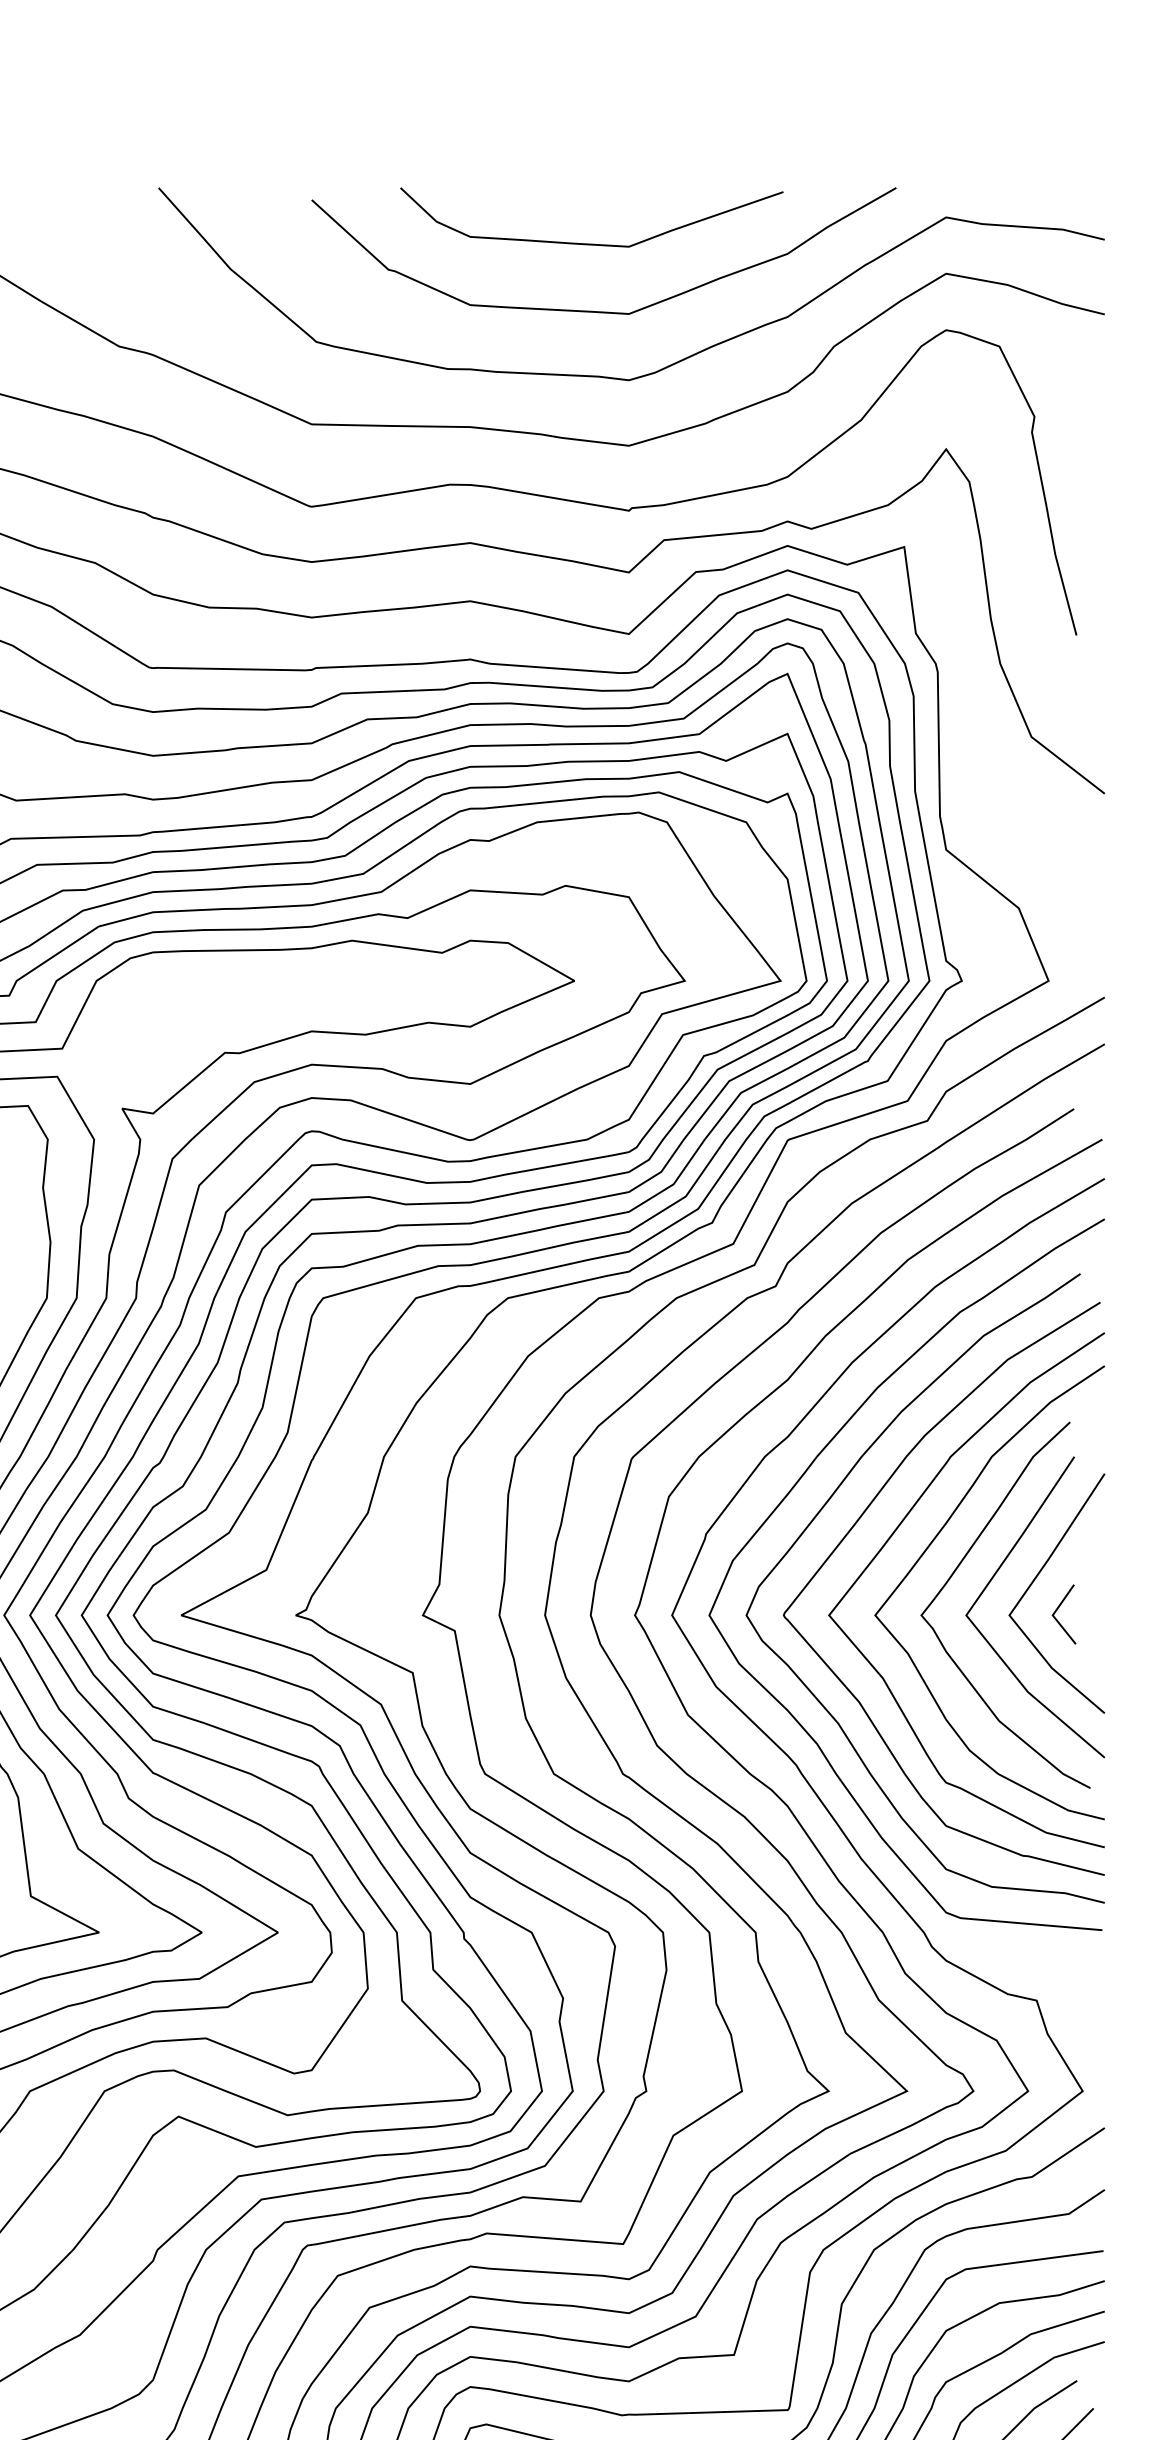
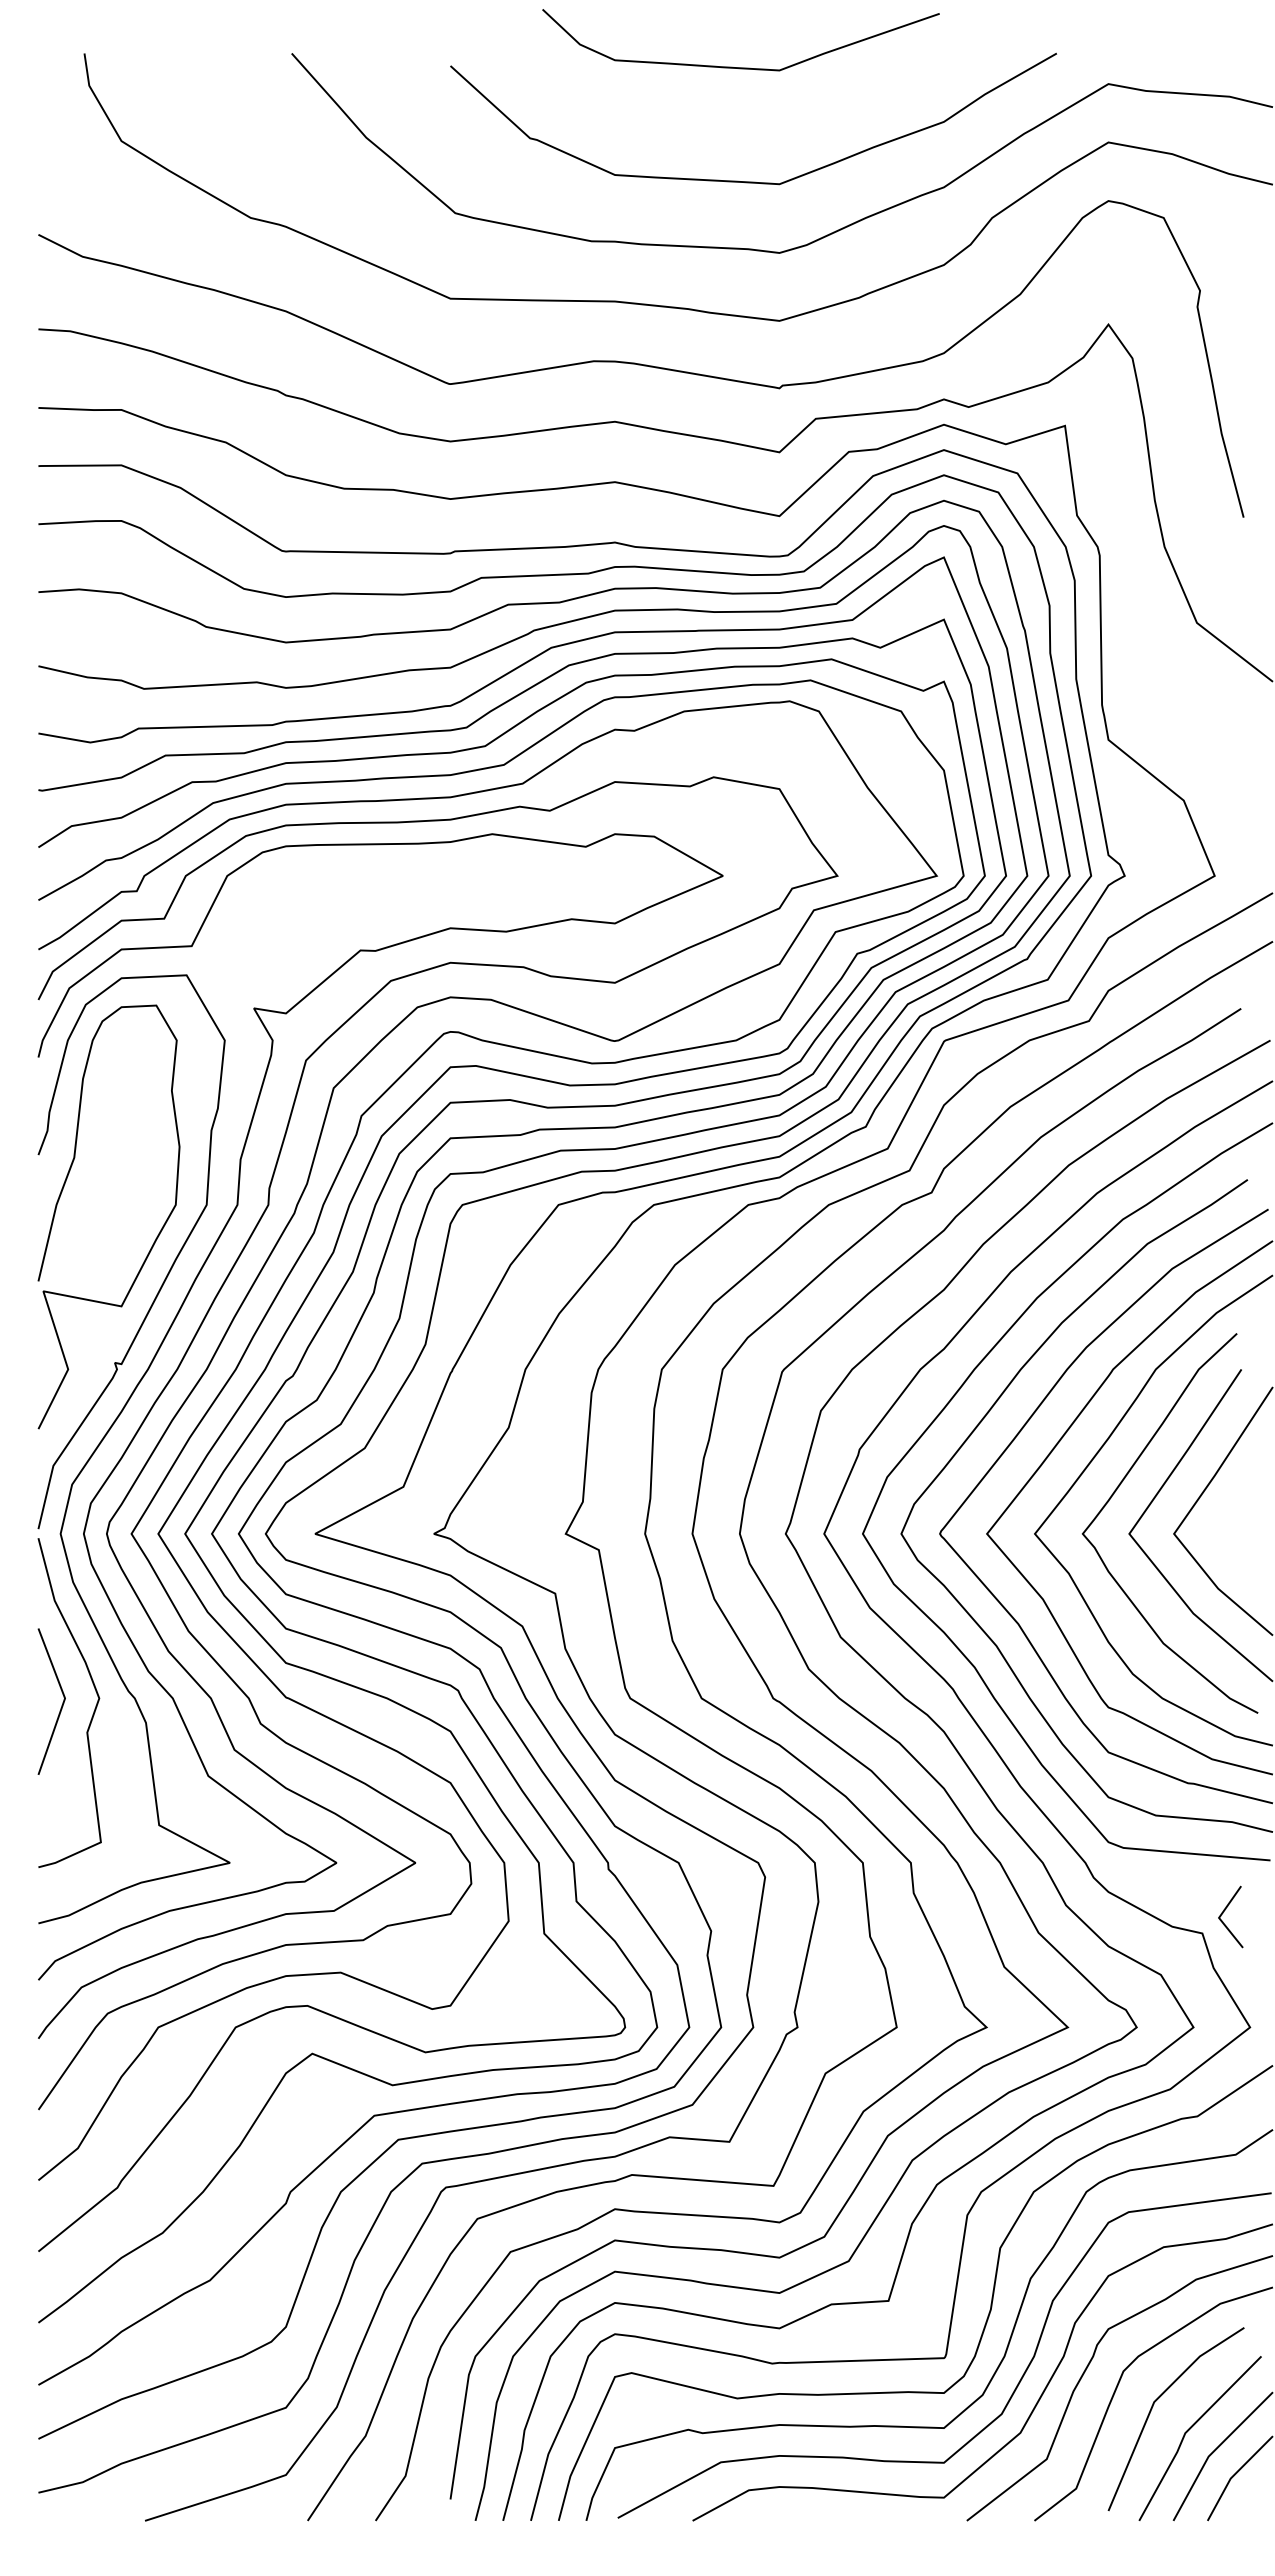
curve: (591, 243) -> (740, 67), moved
line: (1057, 1611) -> (1223, 1913), moved

